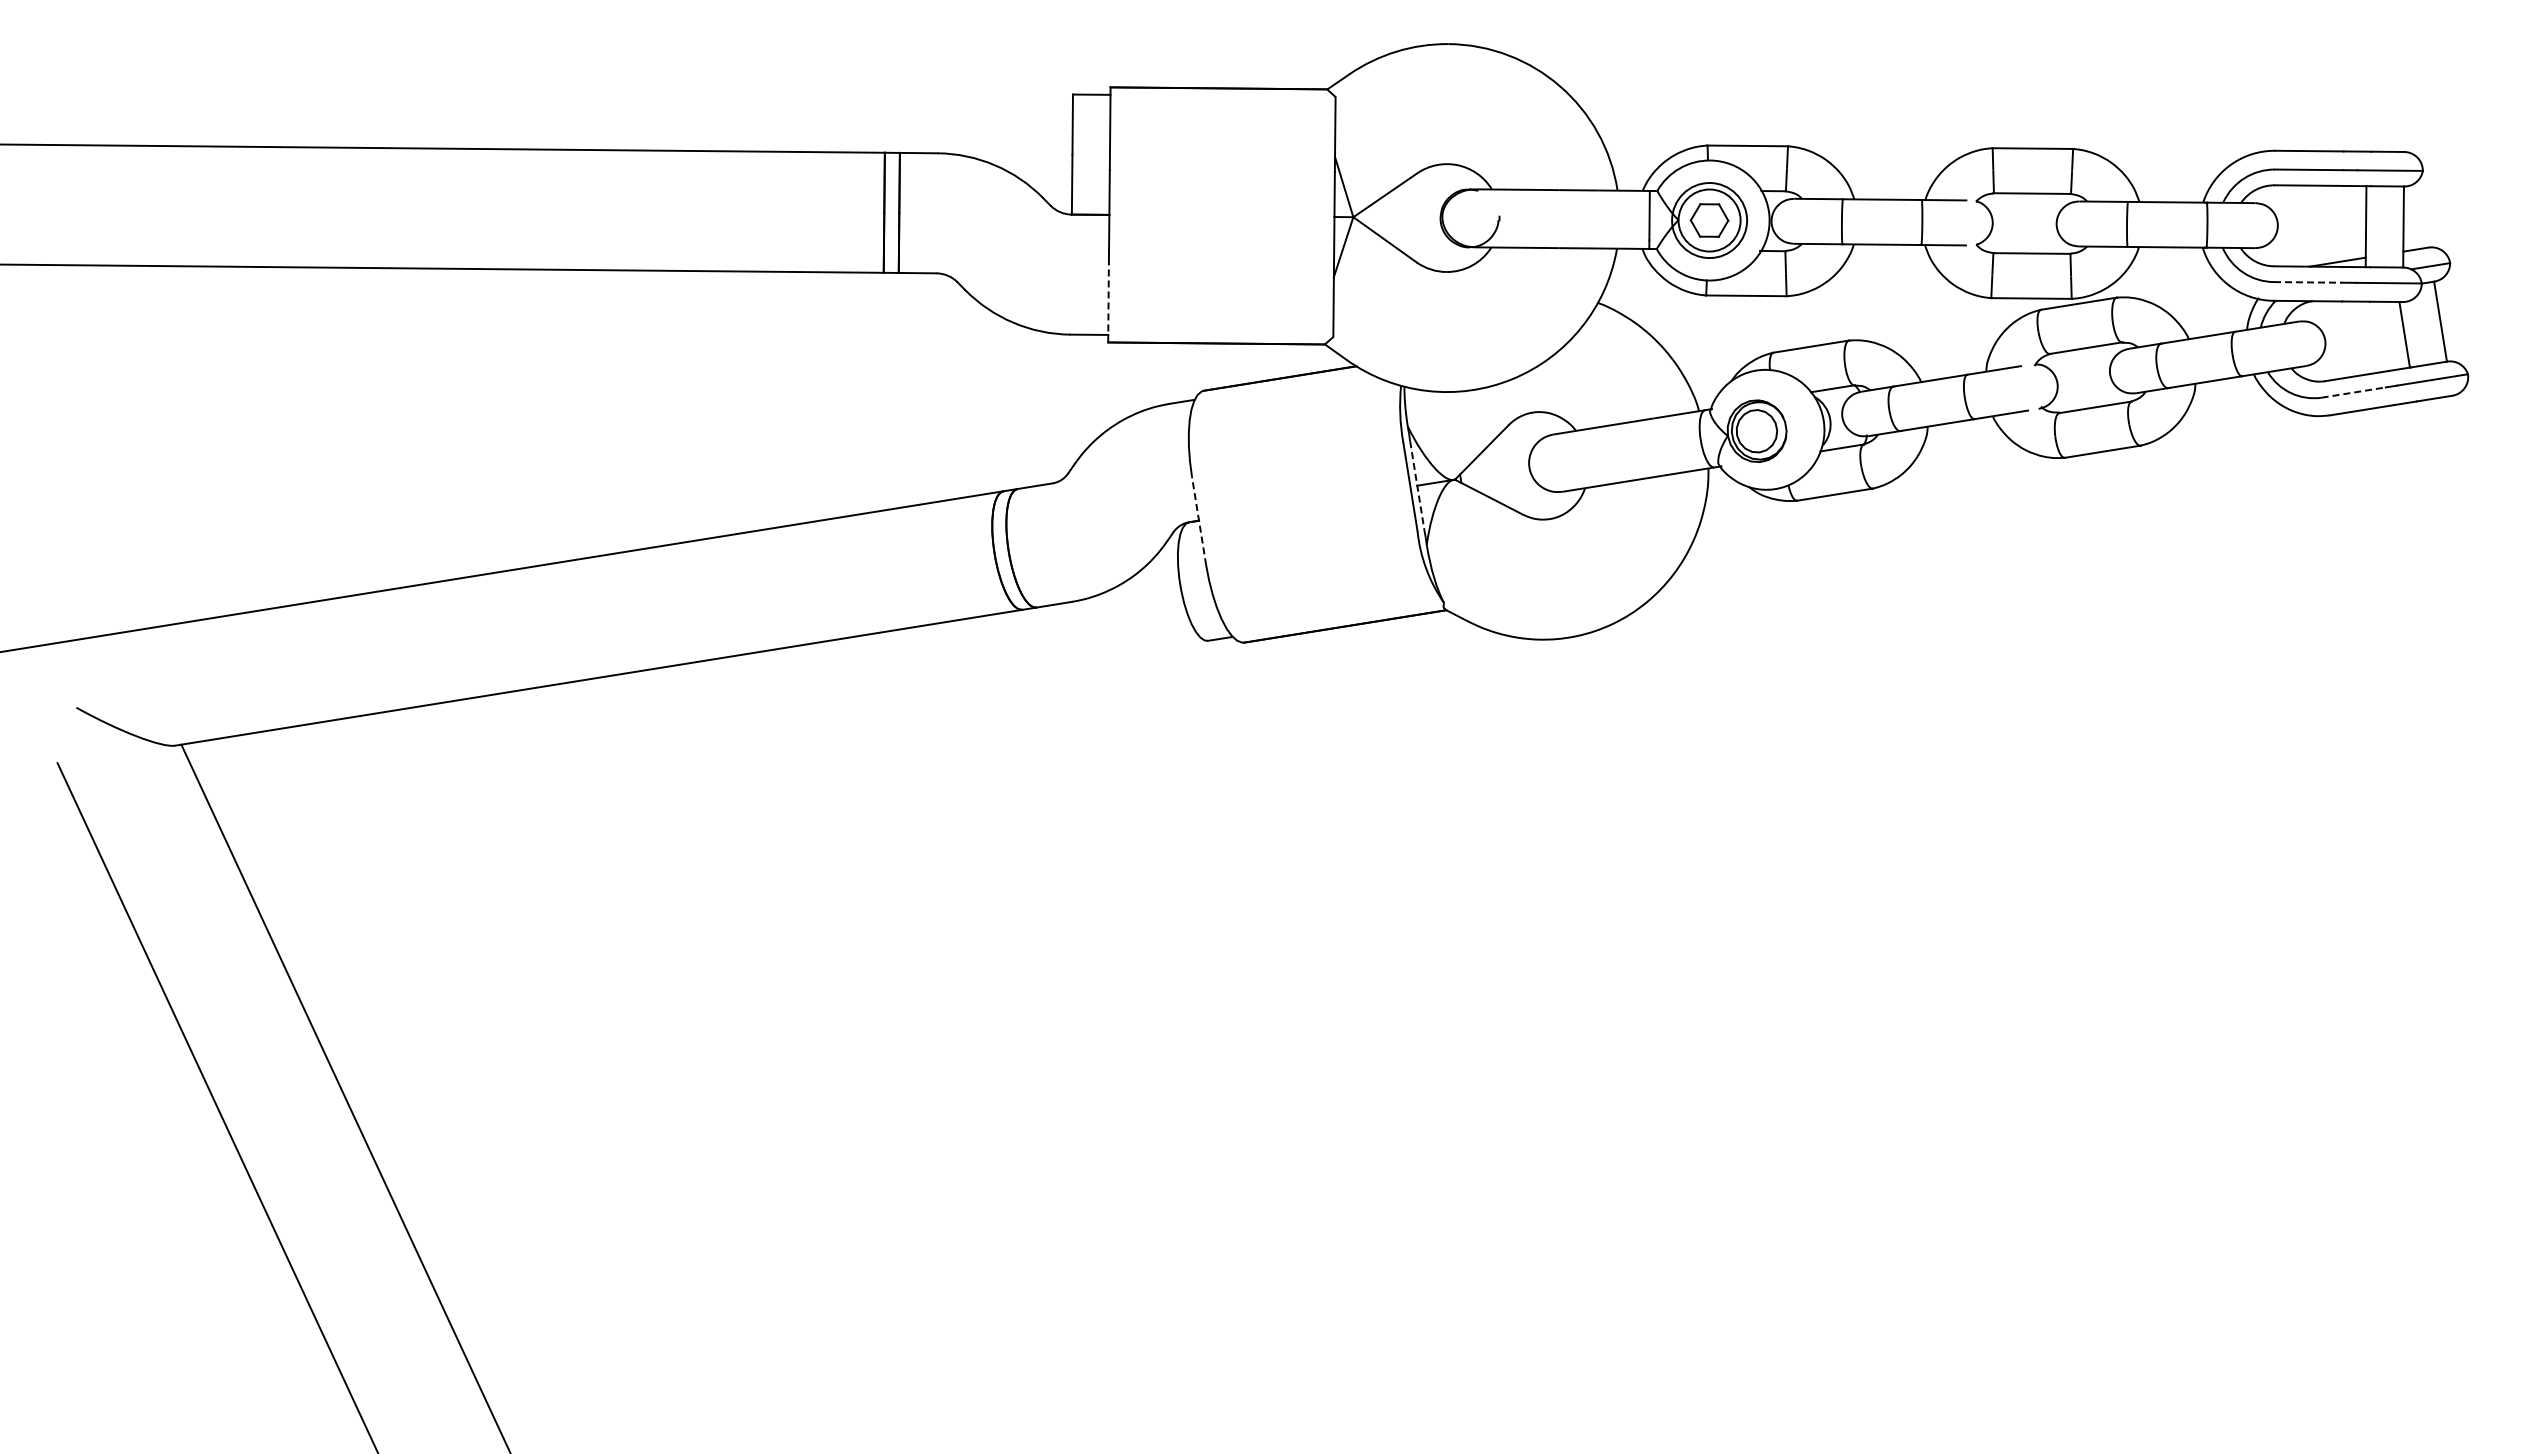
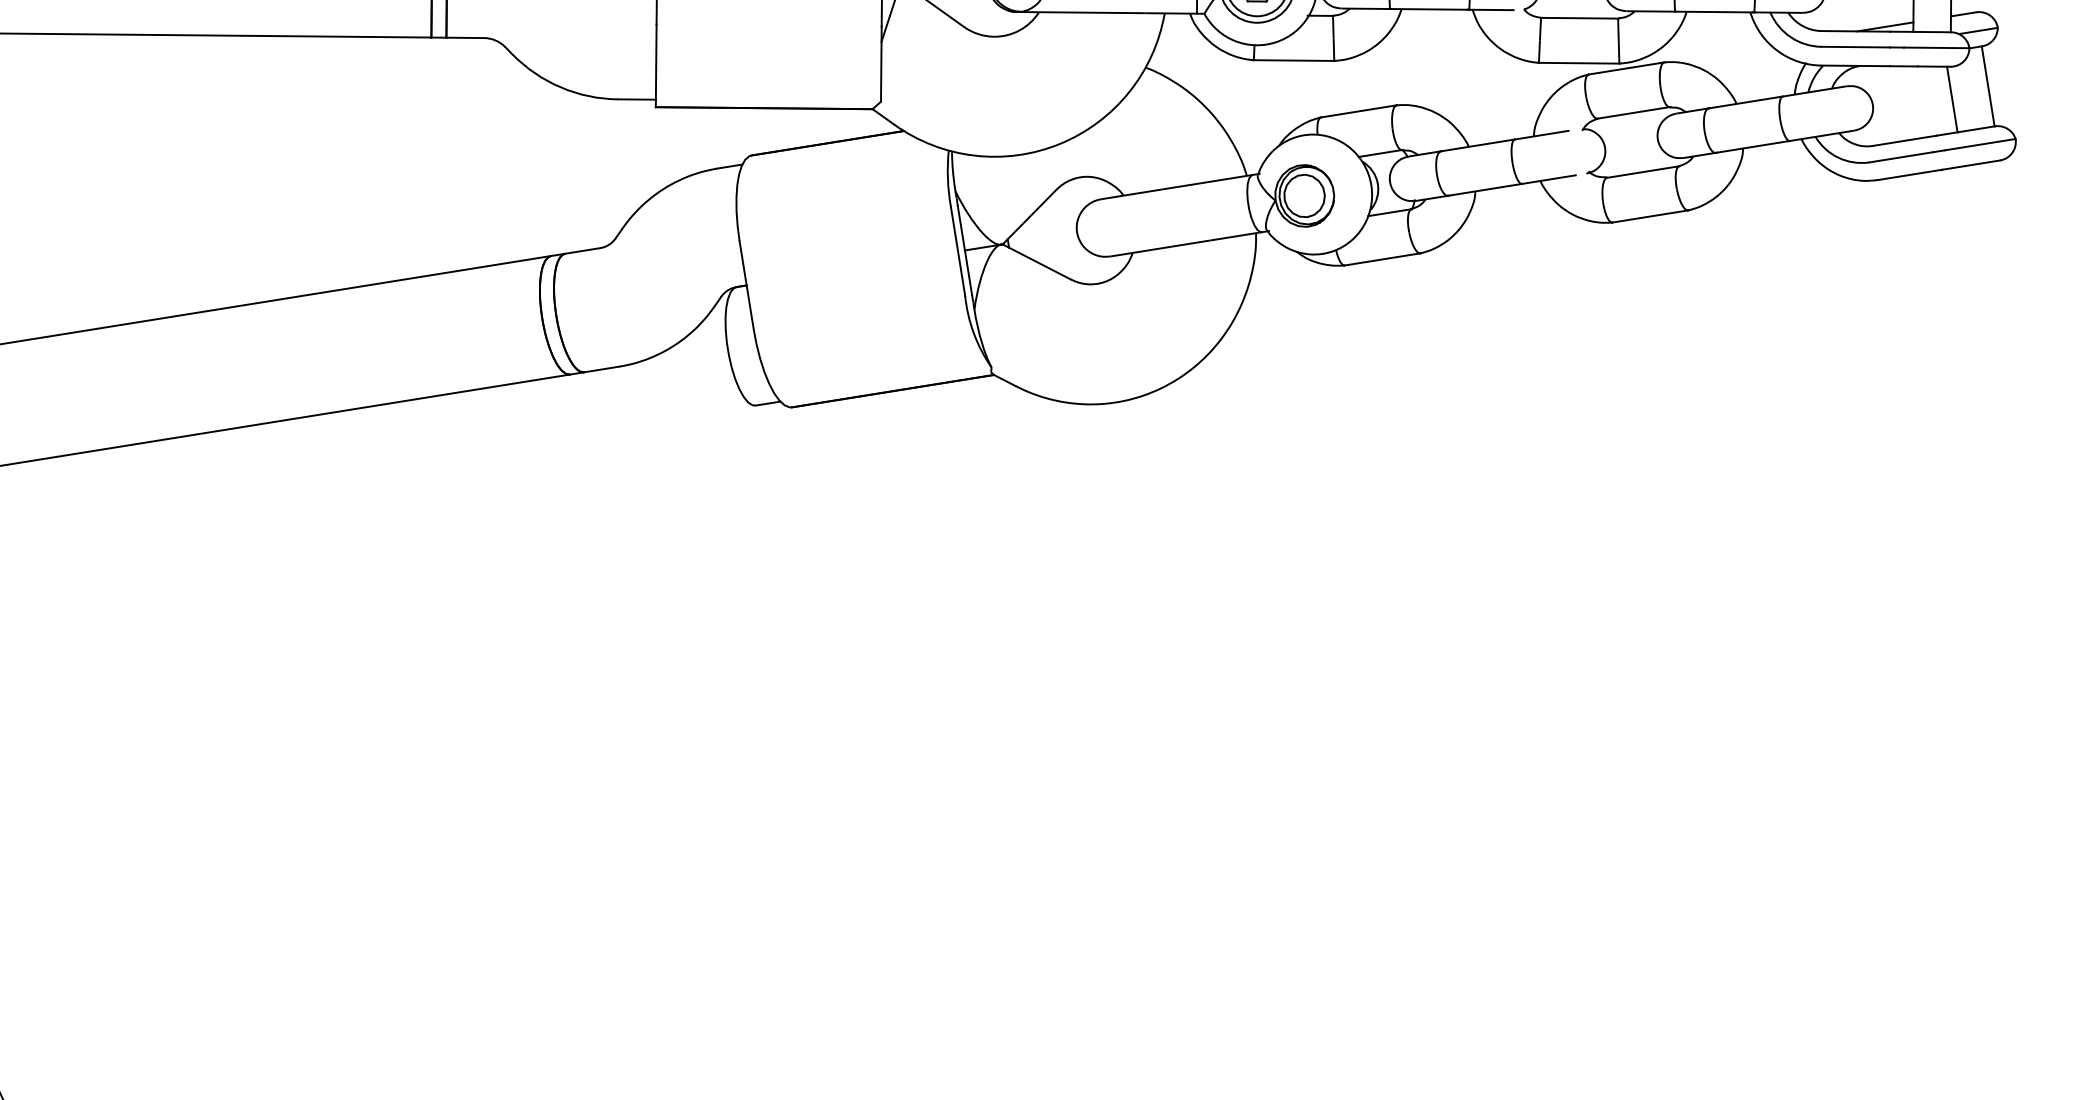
line: (2308, 282) -> (1856, 47), dashed -> solid
line: (1108, 300) -> (656, 65), dashed -> solid
line: (2353, 392) -> (1901, 157), dashed -> solid
line: (1417, 486) -> (965, 251), dashed -> solid
line: (1198, 520) -> (746, 285), dashed -> solid

